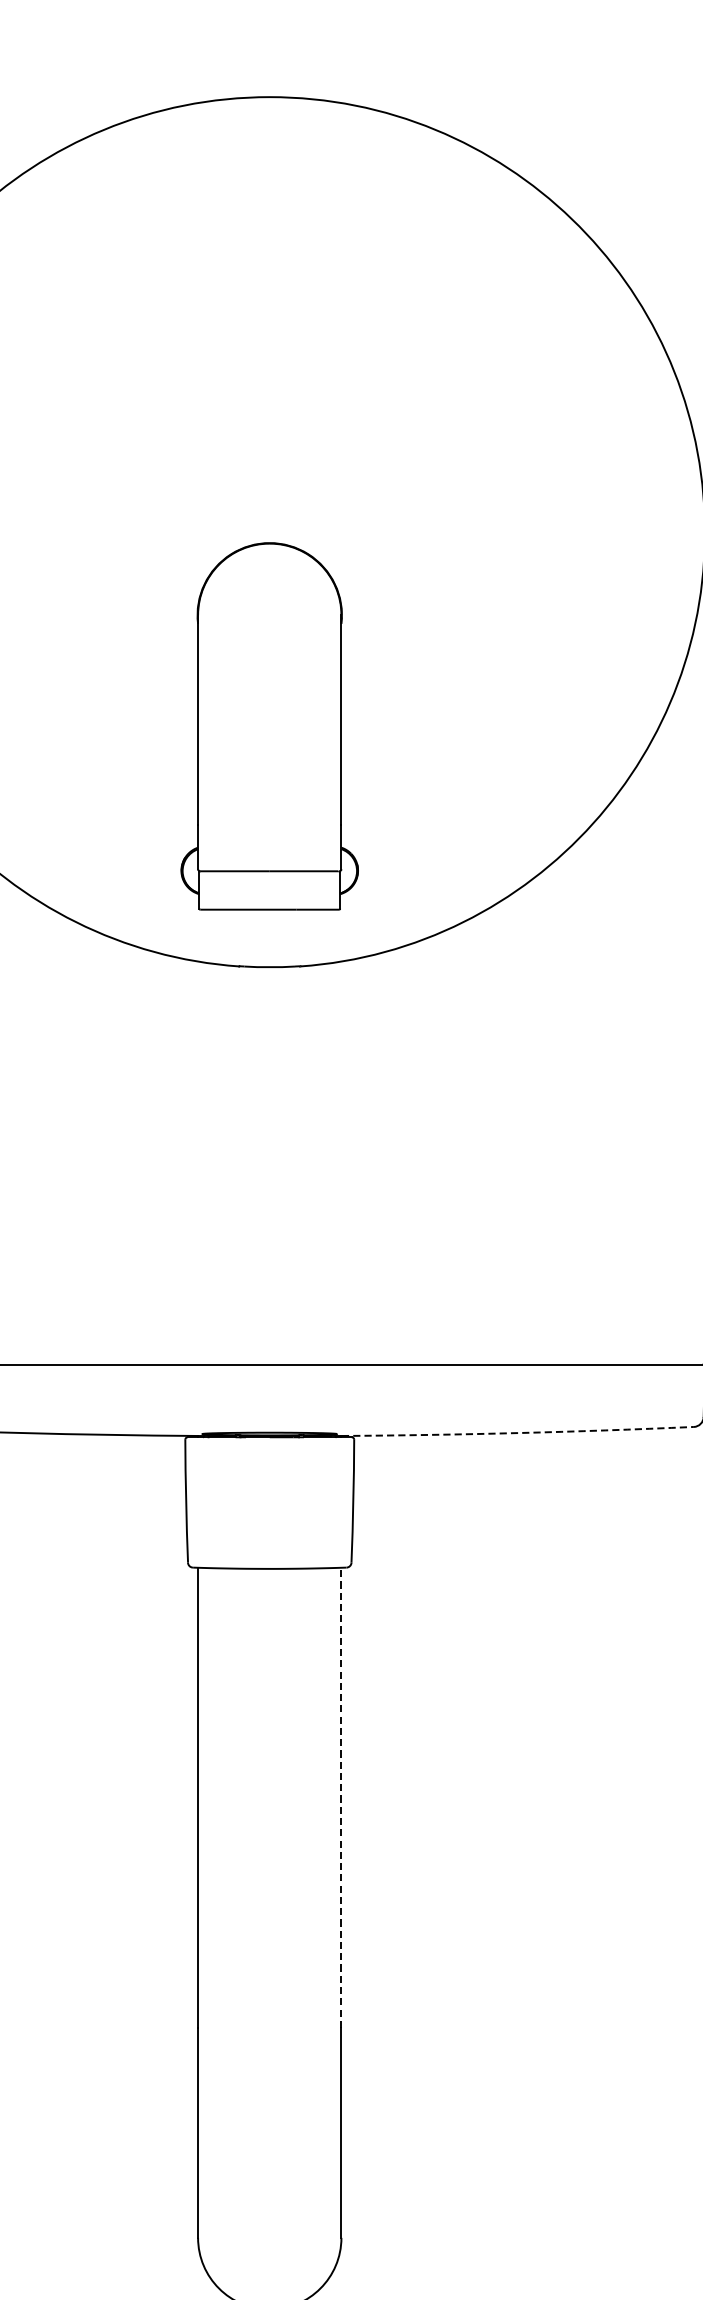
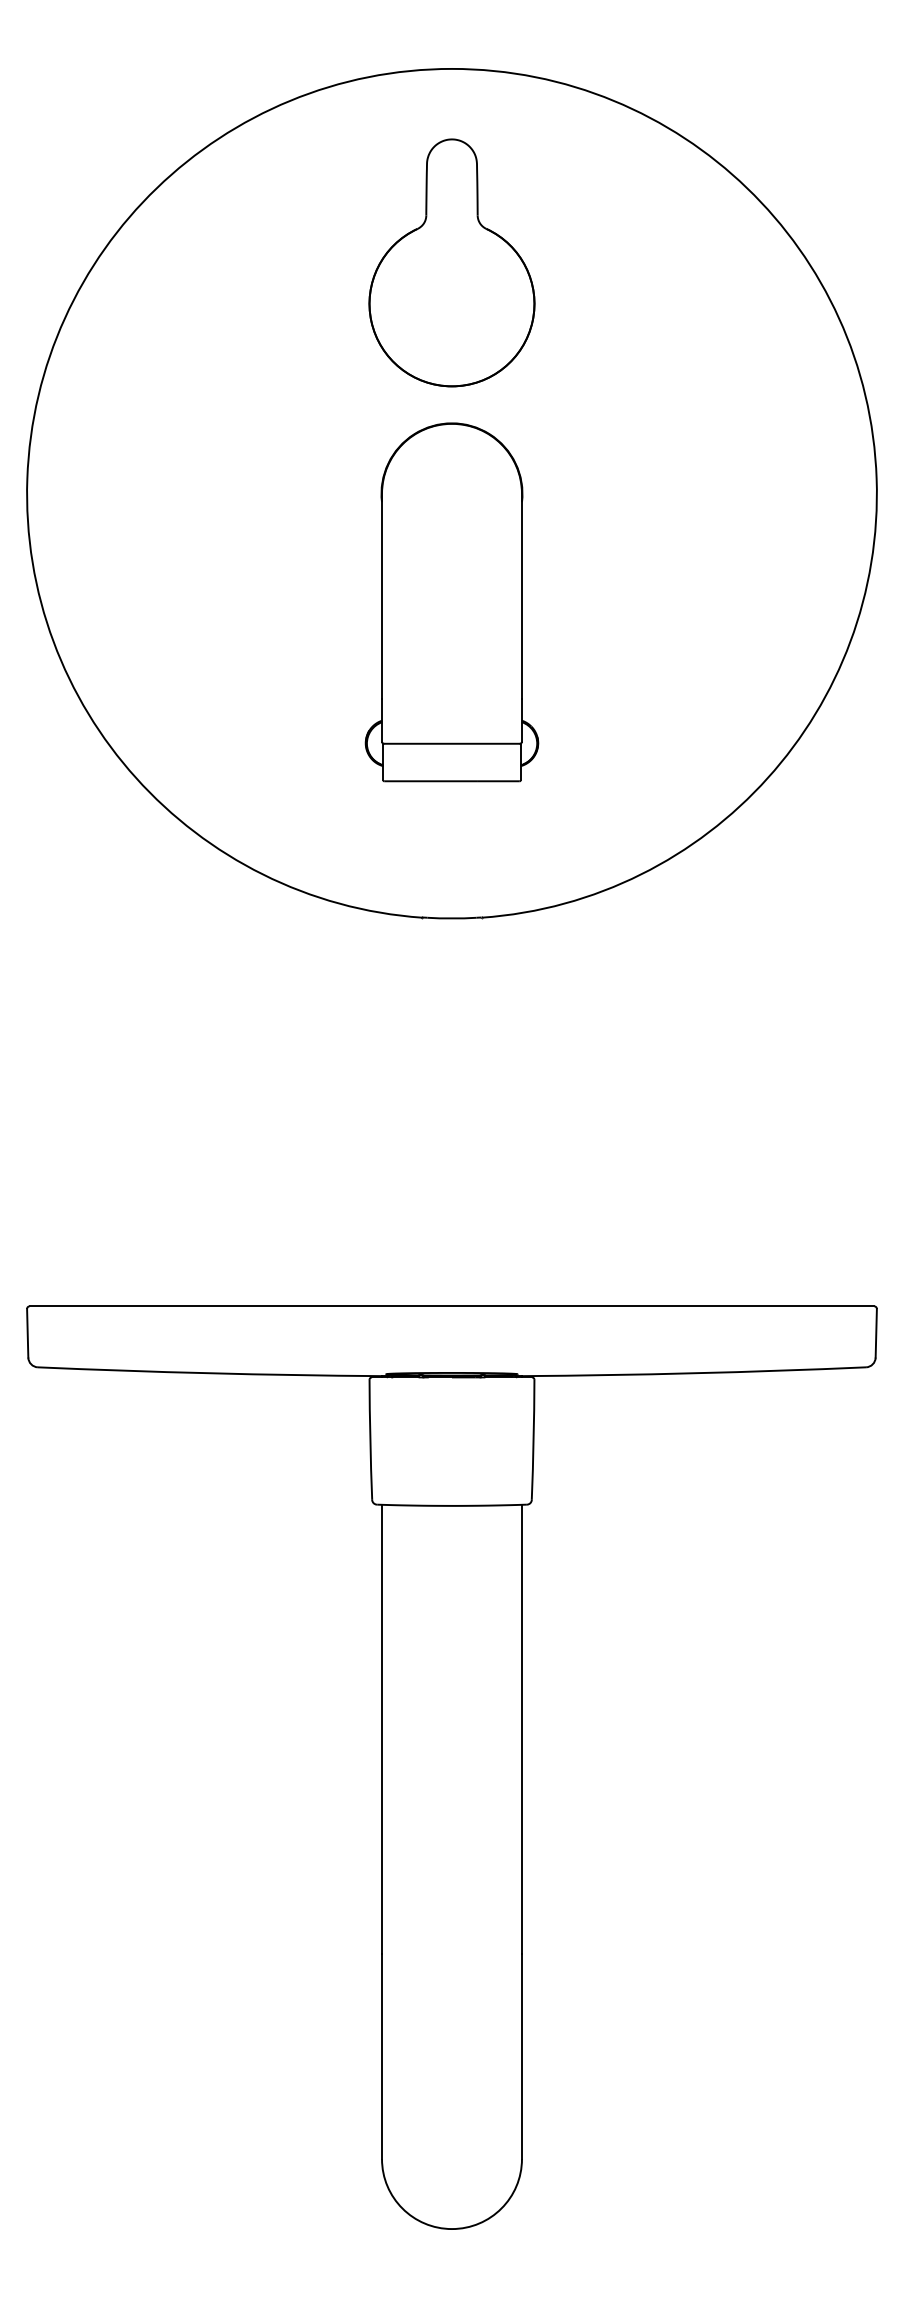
part: (269, 295) -> (451, 262), added
part: (269, 726) -> (451, 602), moved
arc: (518, 1433) -> (694, 1373), dashed -> solid
line: (340, 1797) -> (521, 1729), dashed -> solid

